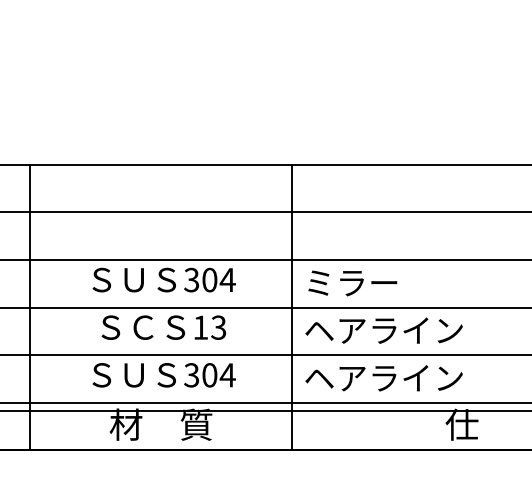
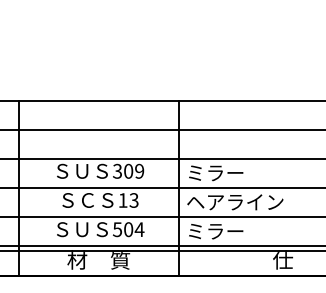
text: (227, 278) -> (139, 170), 304 -> 309
text: (191, 375) -> (117, 229), 304 -> 504
text: (384, 378) -> (235, 231), ヘアライン -> ミラー

